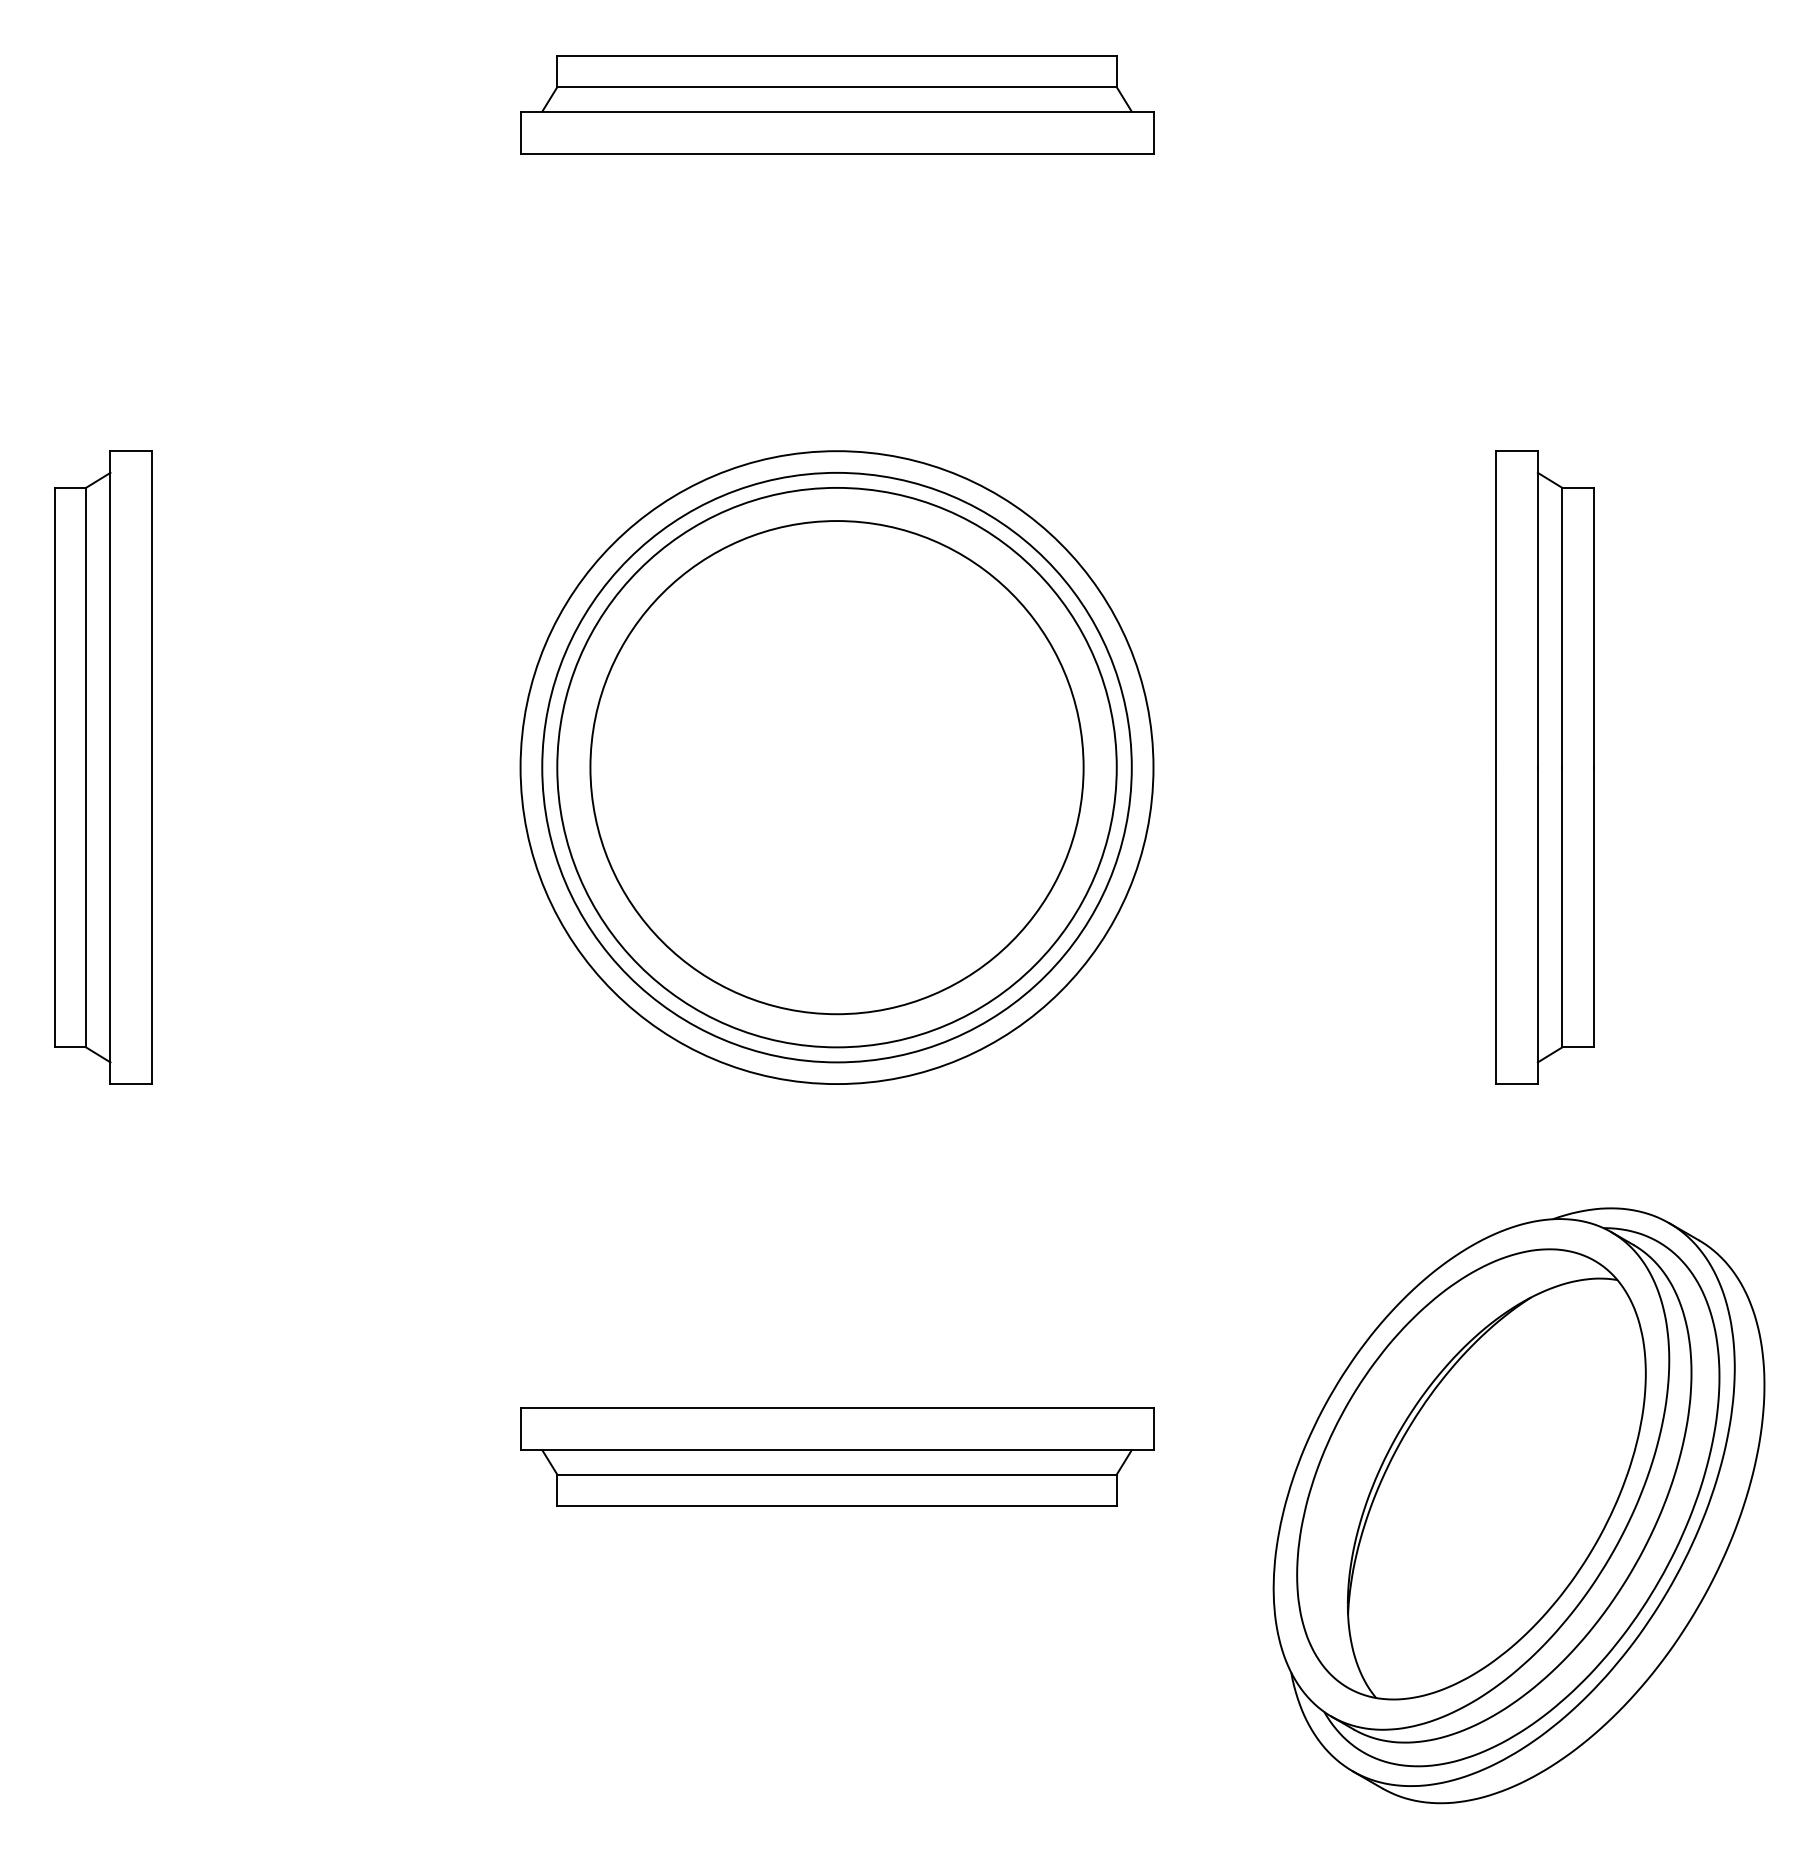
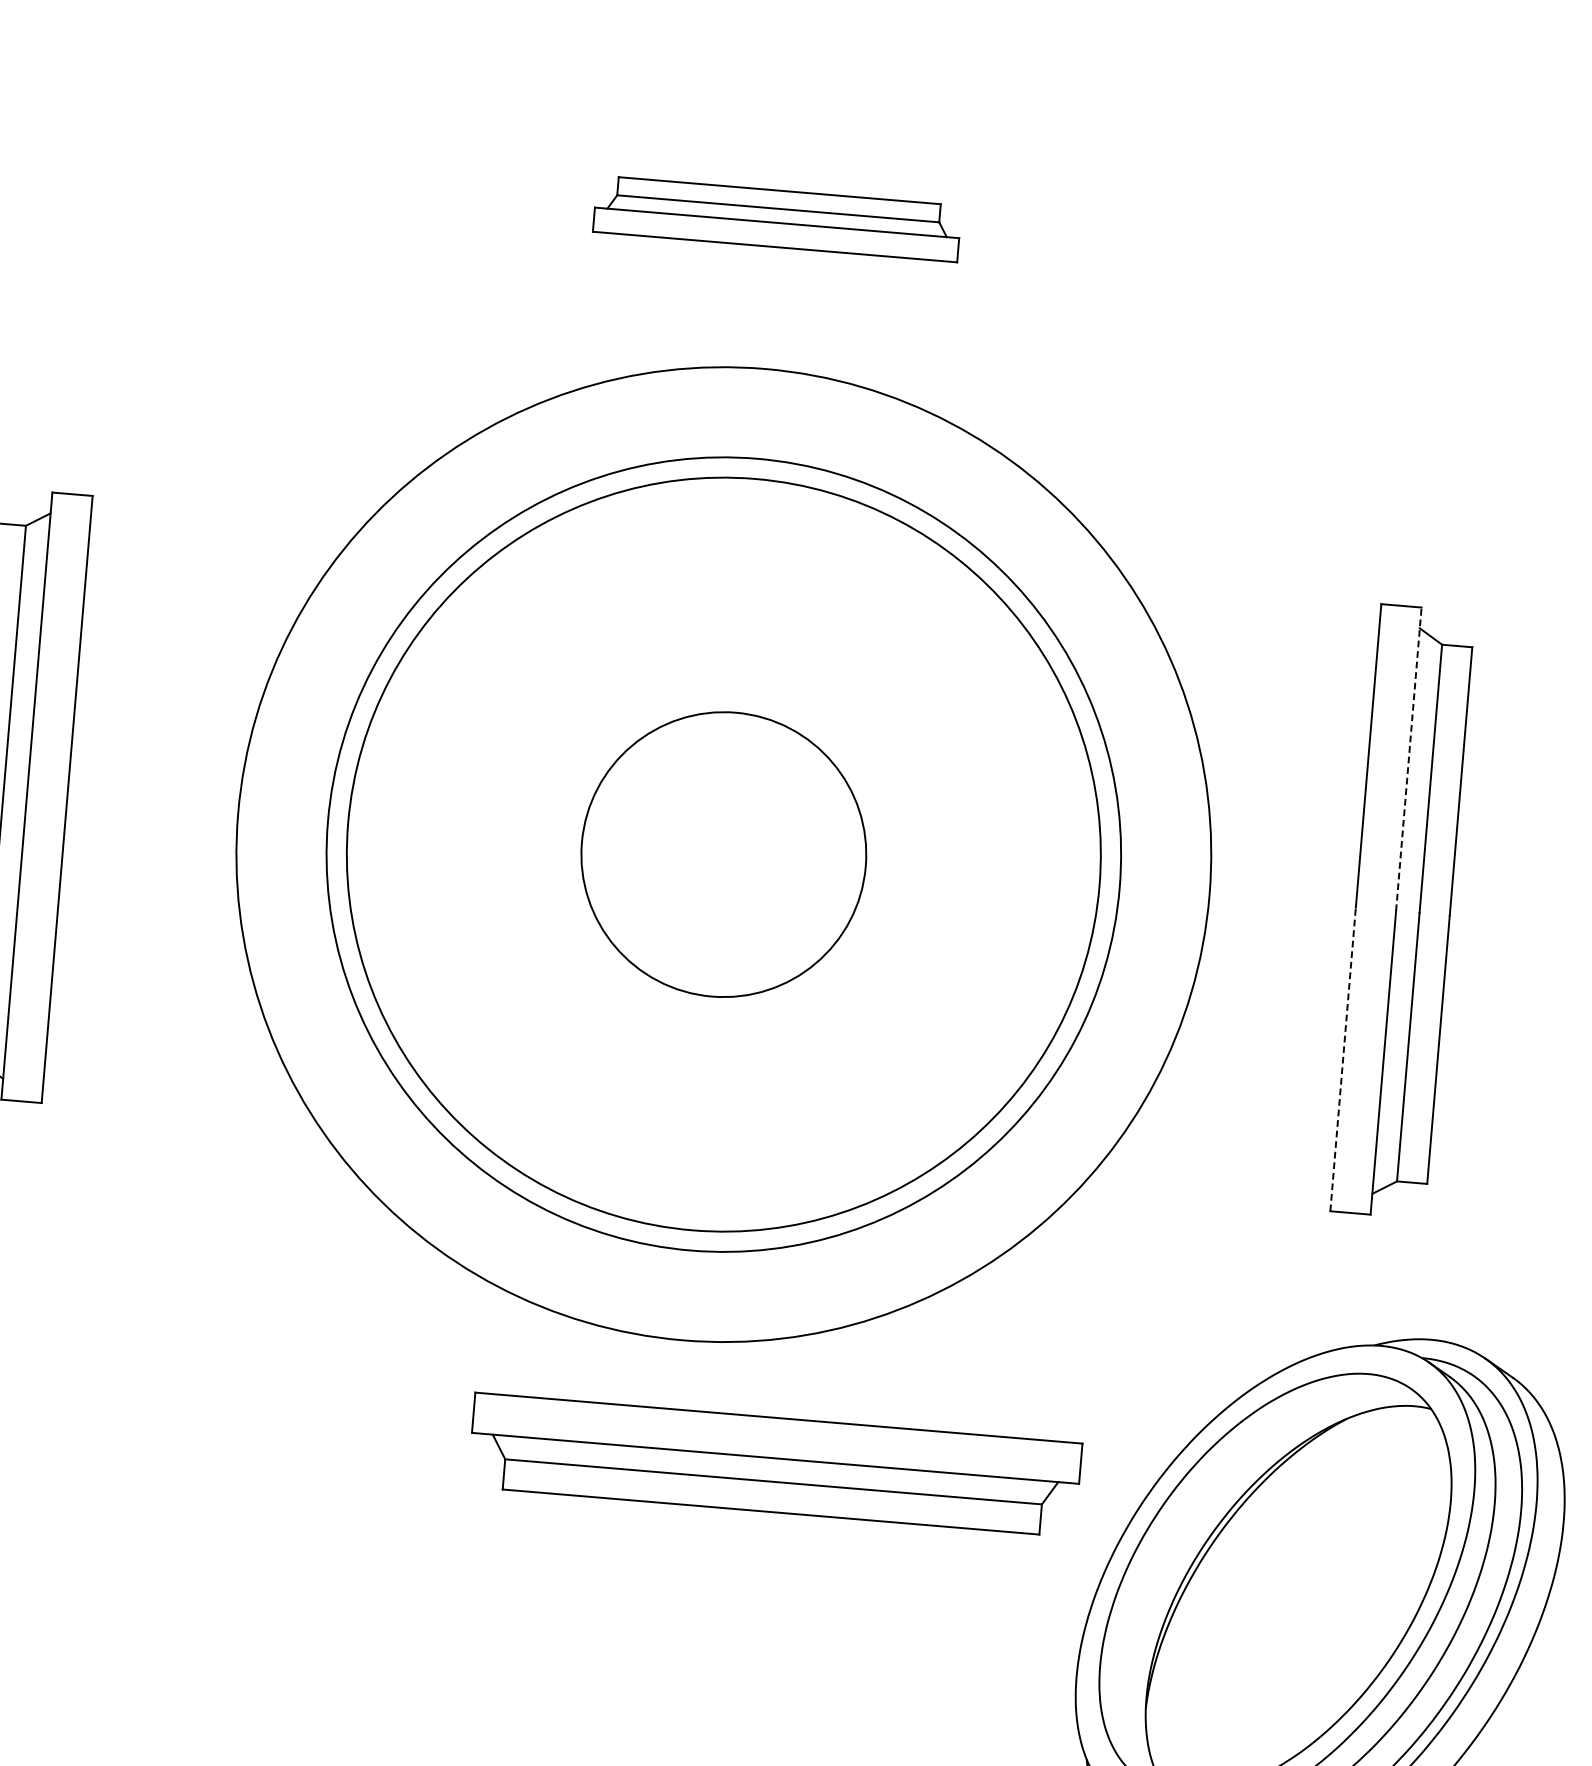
part: (837, 104) -> (777, 218), size x0.6
line: (1537, 608) -> (1408, 758), solid -> dashed
circle: (836, 767) -> (723, 854), size x0.6
circle: (836, 767) -> (723, 854), size x1.4
circle: (836, 767) -> (723, 854), size x1.4
circle: (836, 767) -> (723, 854), size x1.6
line: (1495, 925) -> (1342, 1059), solid -> dashed
part: (837, 1456) -> (775, 1464), moved

